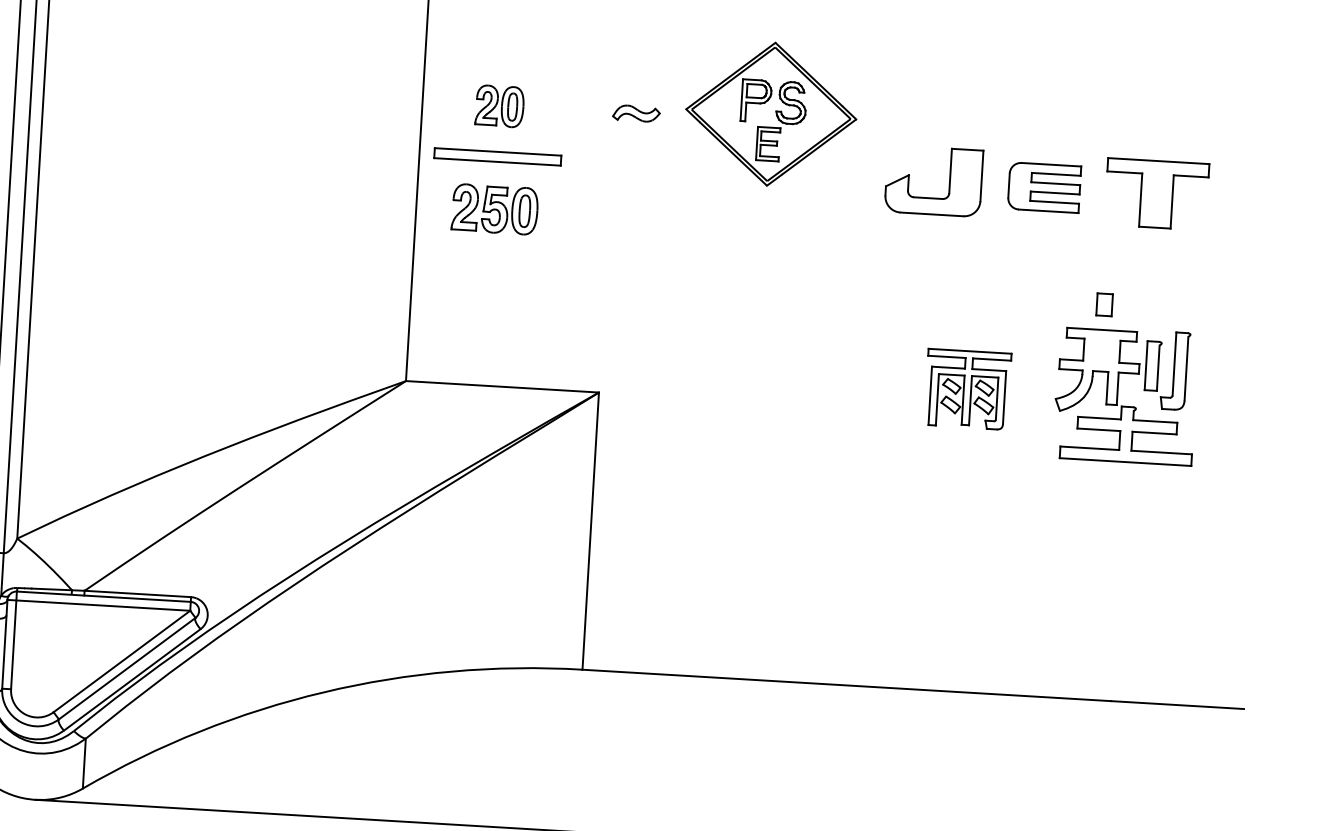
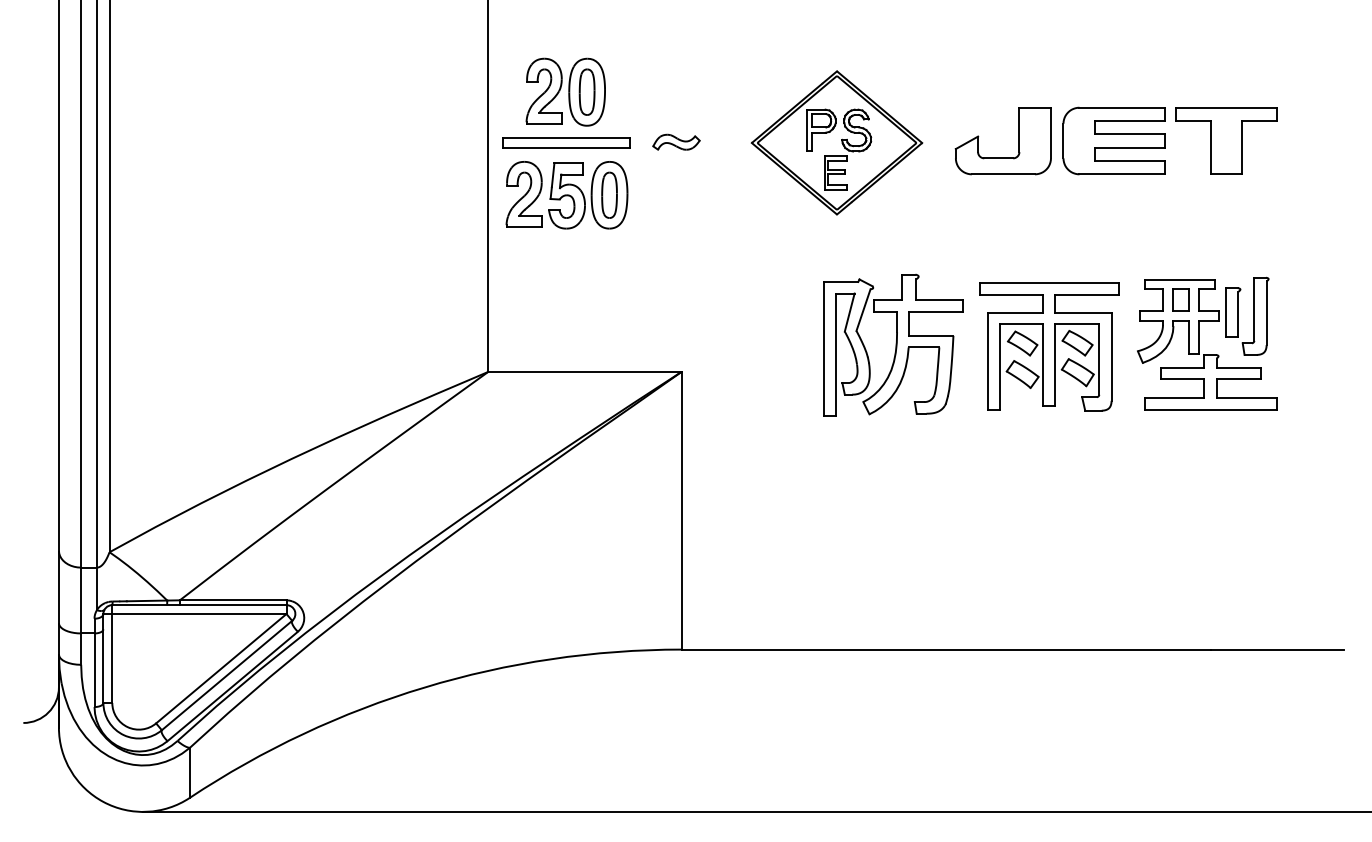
part: (499, 105) -> (565, 91), size x1.67
part: (636, 112) -> (676, 141), moved
part: (770, 113) -> (836, 142), moved
part: (1043, 187) -> (1113, 140), size x1.43
part: (494, 209) -> (566, 195), size x1.43
part: (1104, 303) -> (1180, 299), moved
part: (812, 377) -> (893, 344), added
part: (967, 388) -> (1049, 346), size x1.67

